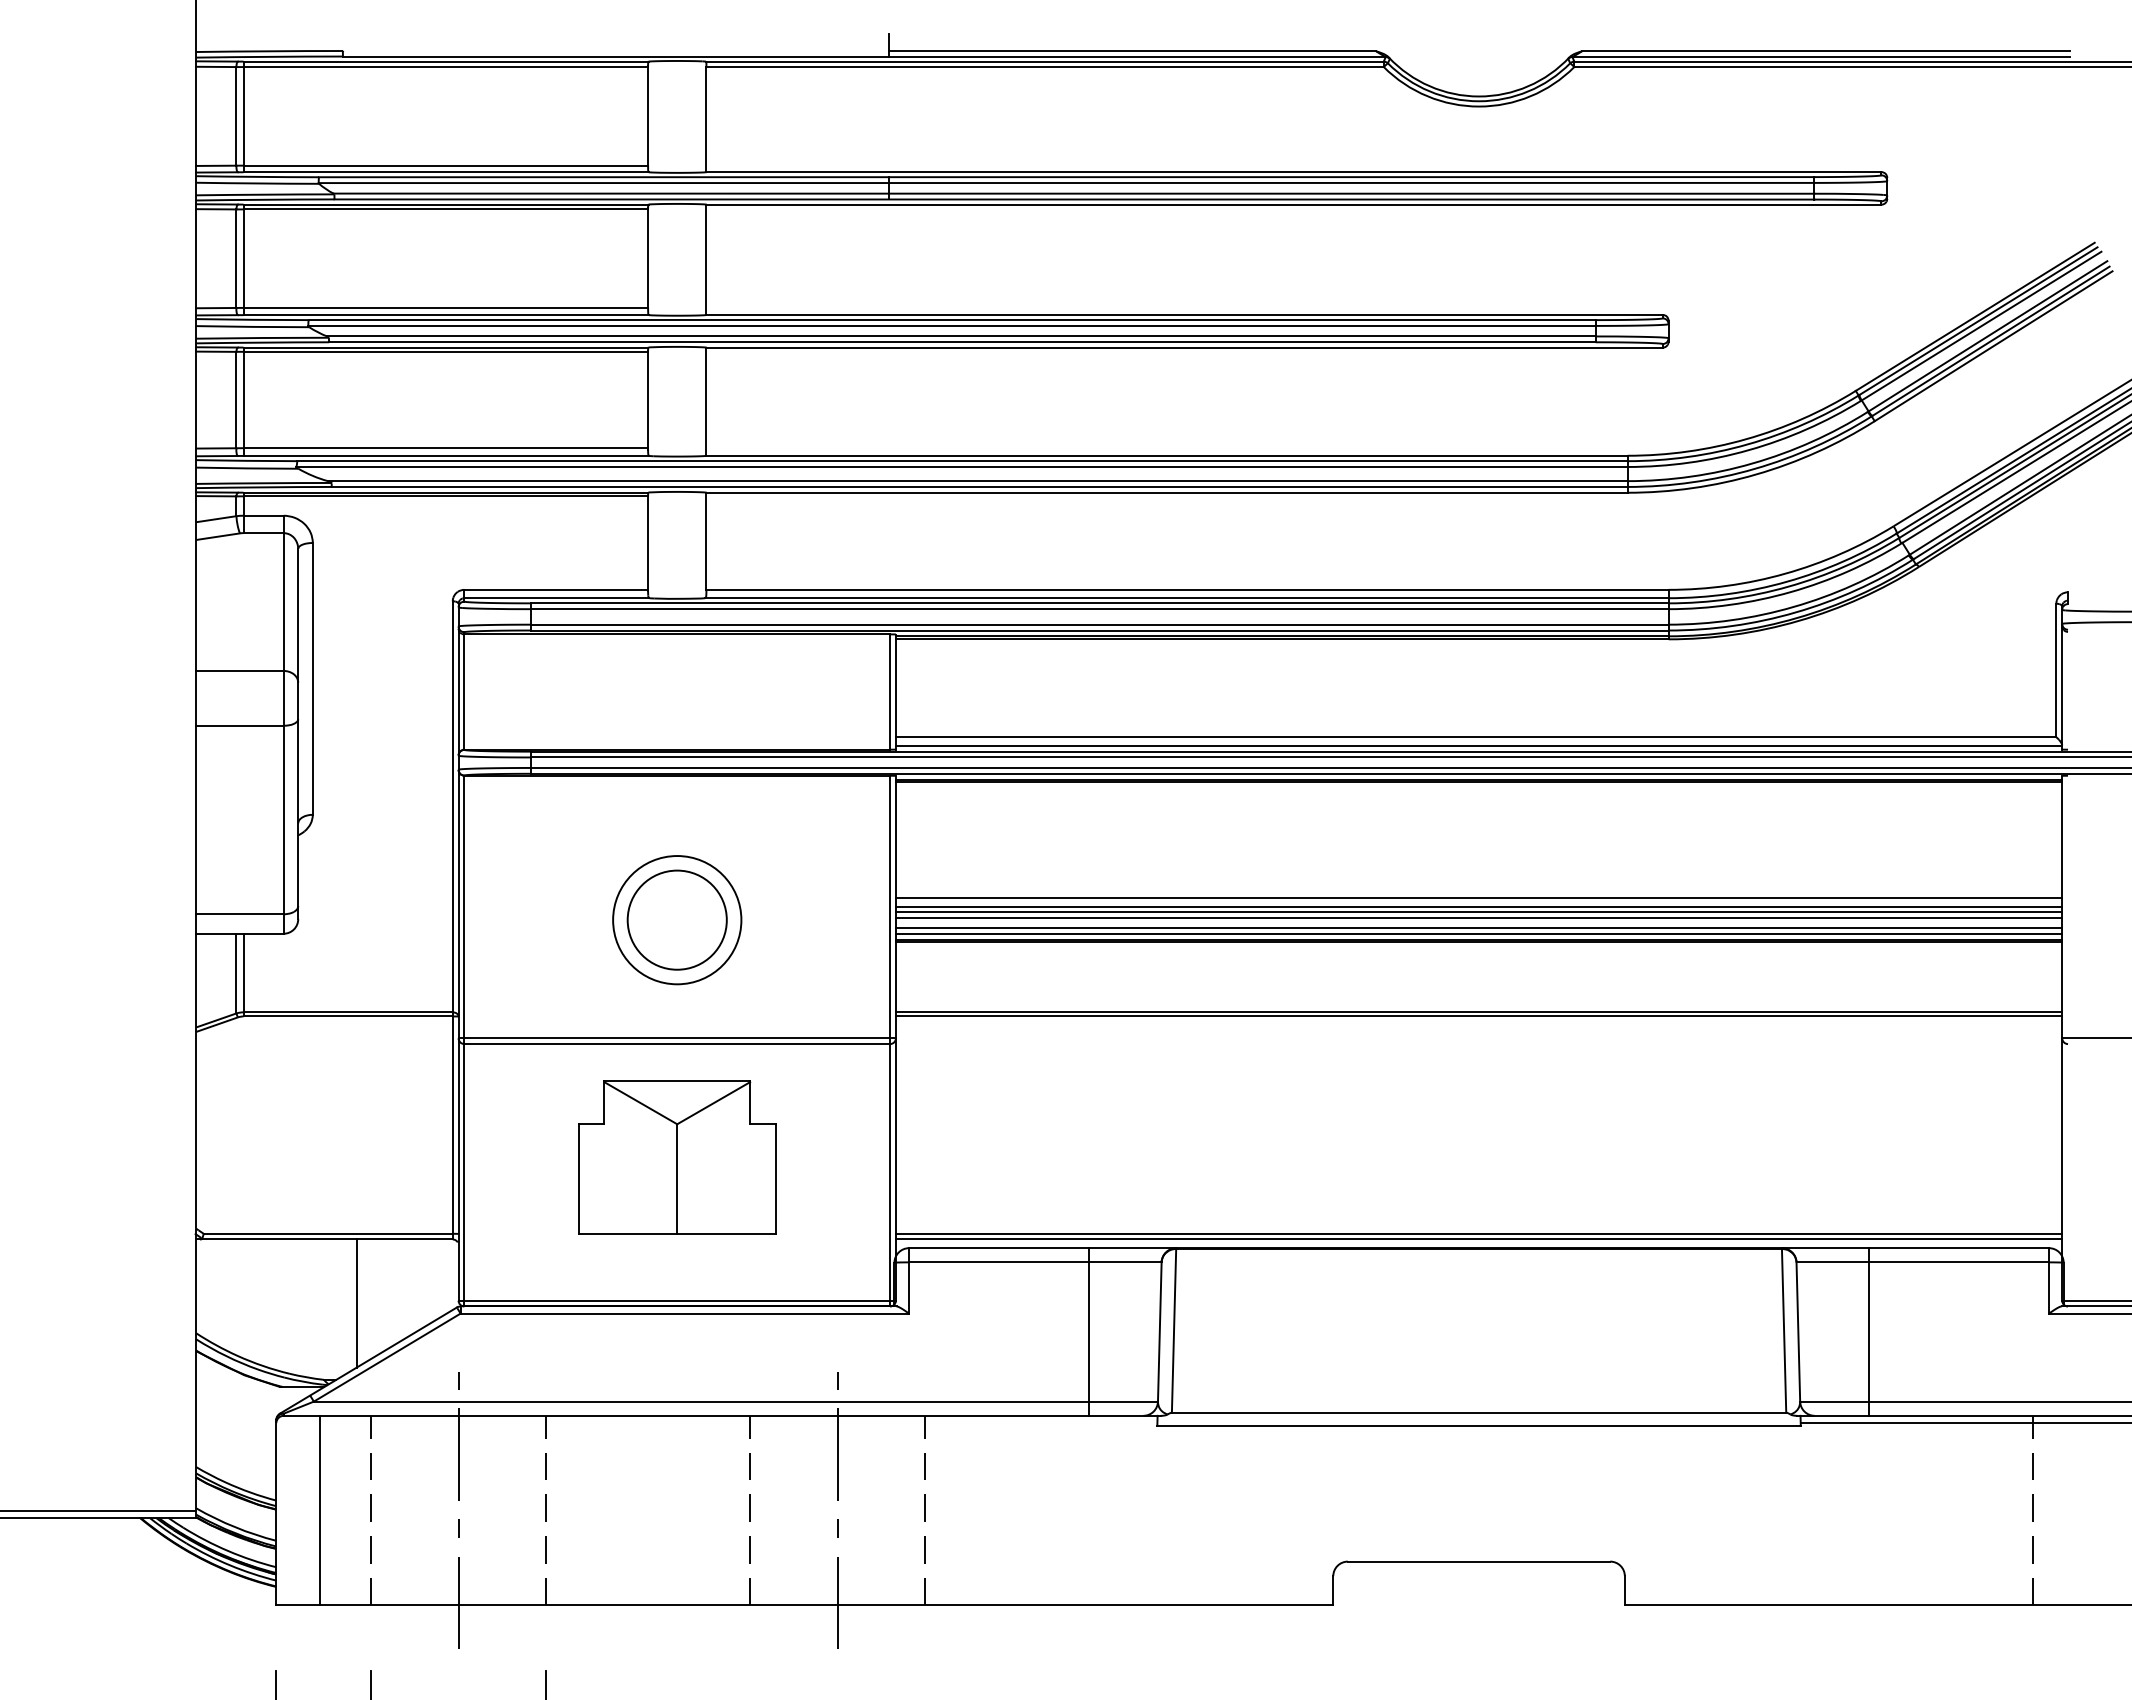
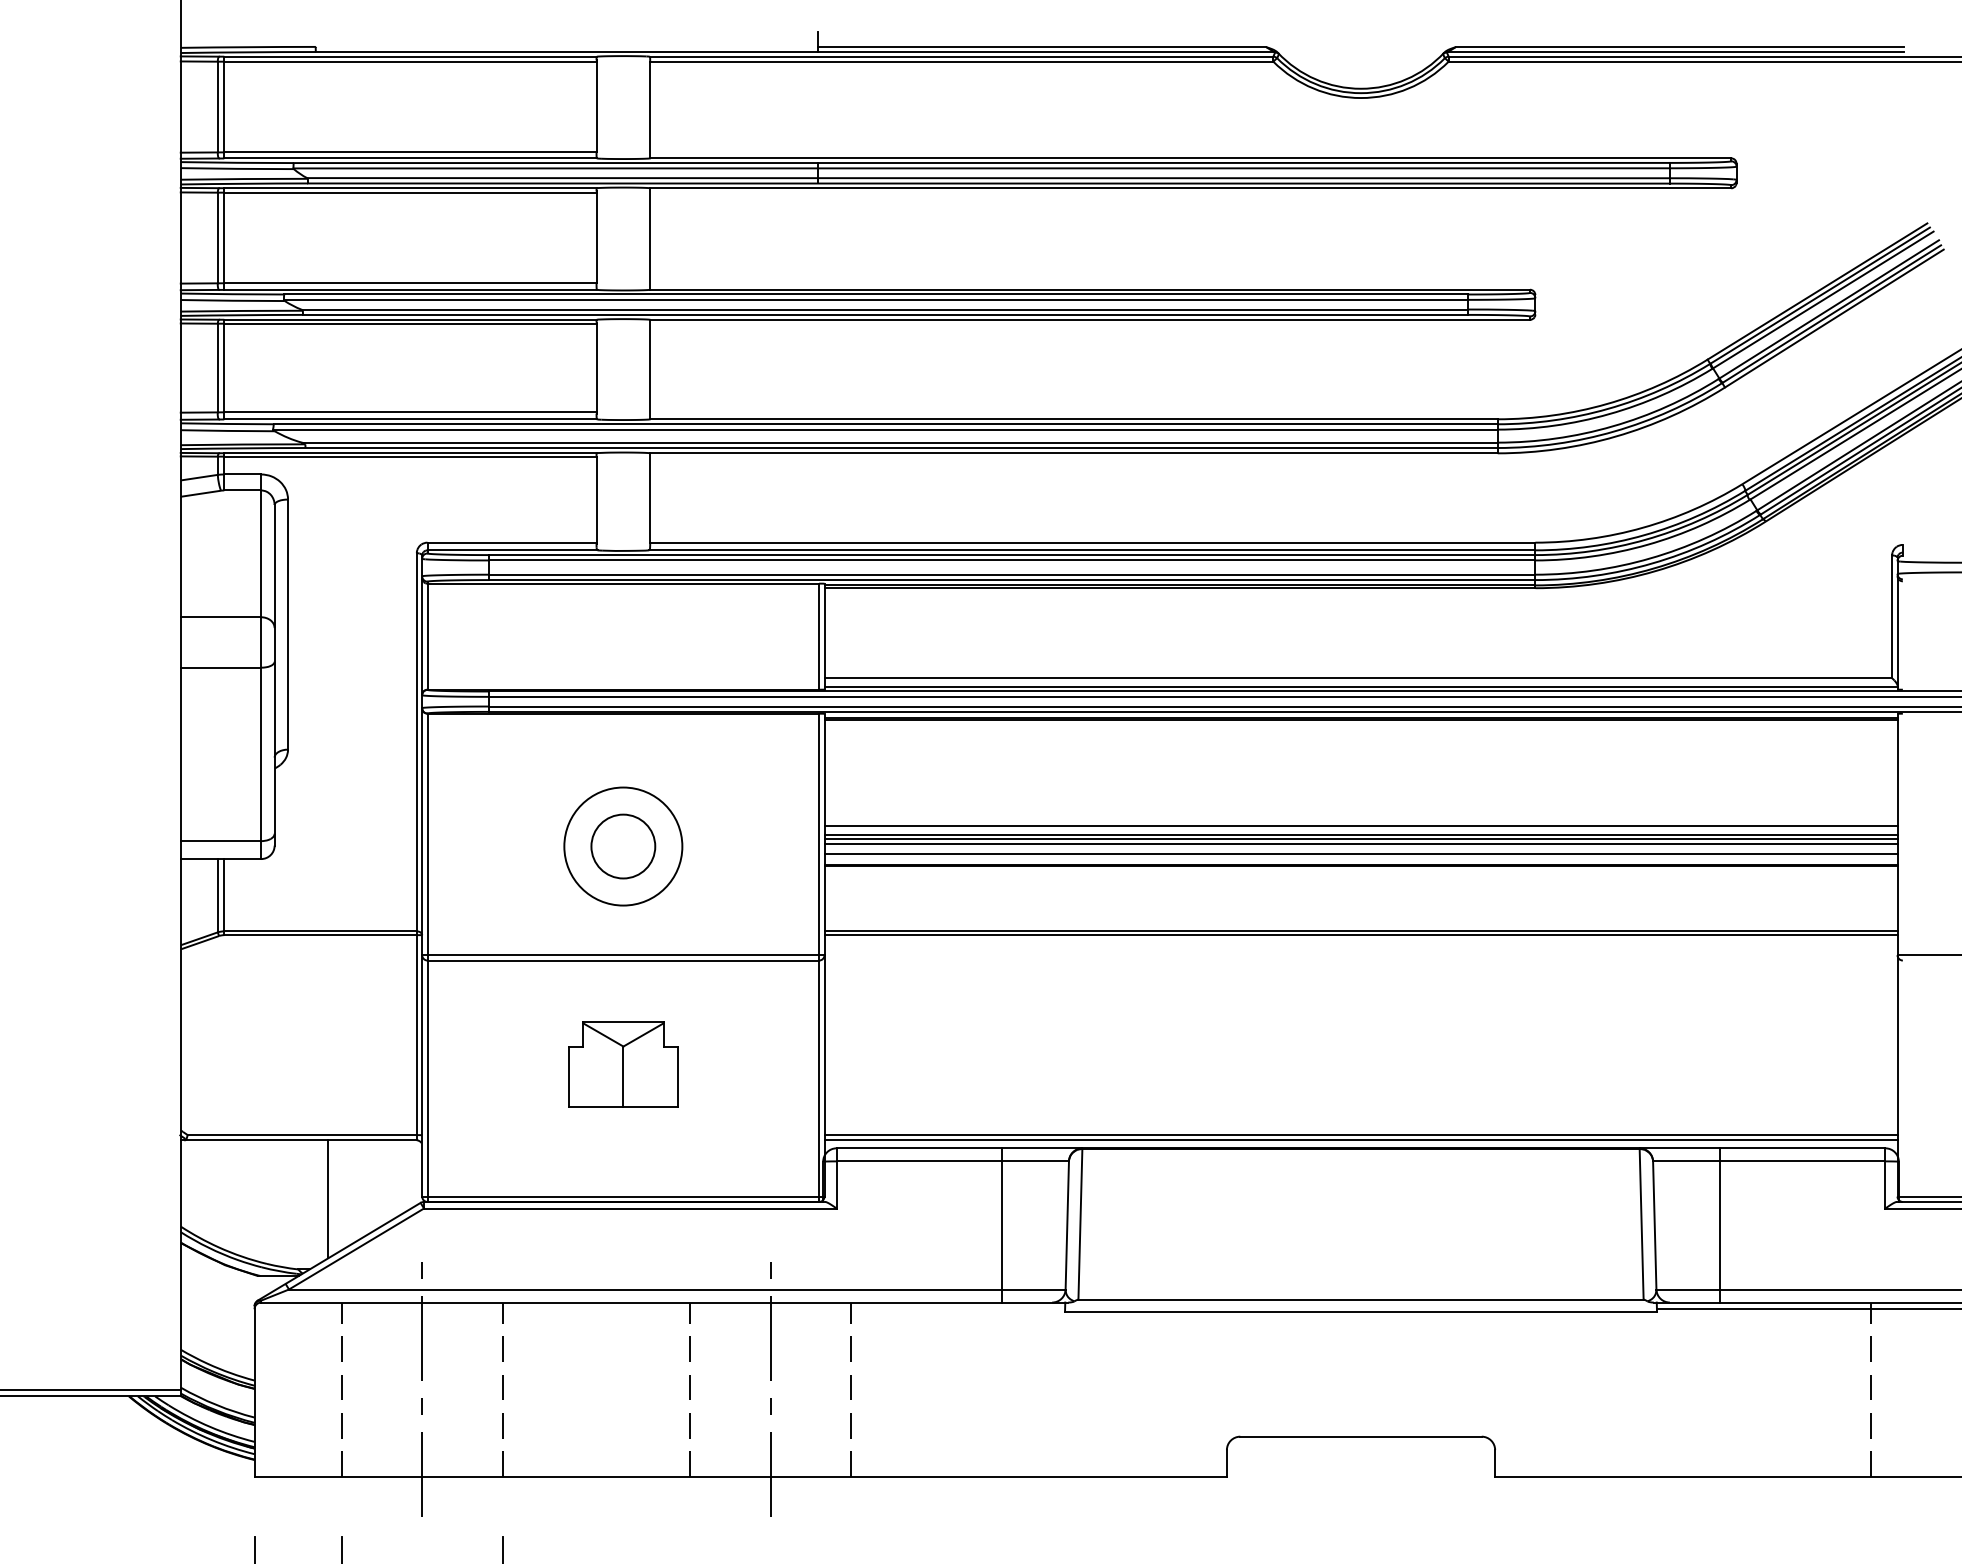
circle: (676, 919) -> (622, 845), size x0.7
line: (1478, 934) -> (1360, 859), removed
part: (677, 1157) -> (623, 1064), size x0.6
line: (320, 1510) -> (295, 1389), removed

